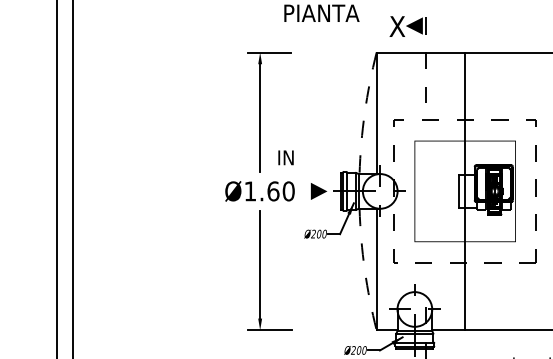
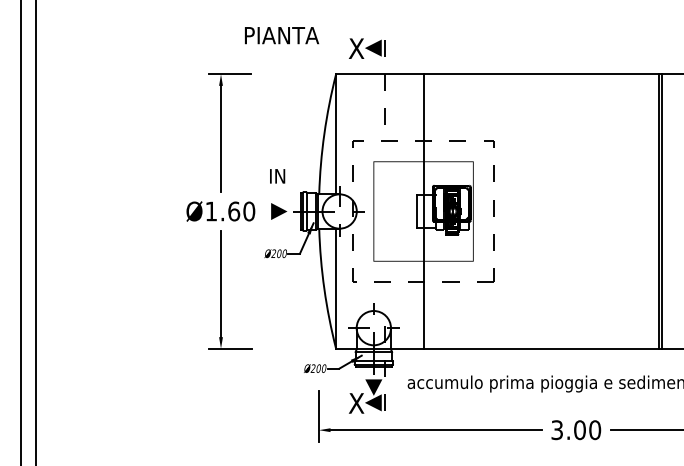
arc: (364, 112) -> (324, 133), dashed -> solid
text: (285, 157) -> (277, 176), moved
arc: (364, 270) -> (324, 289), dashed -> solid

